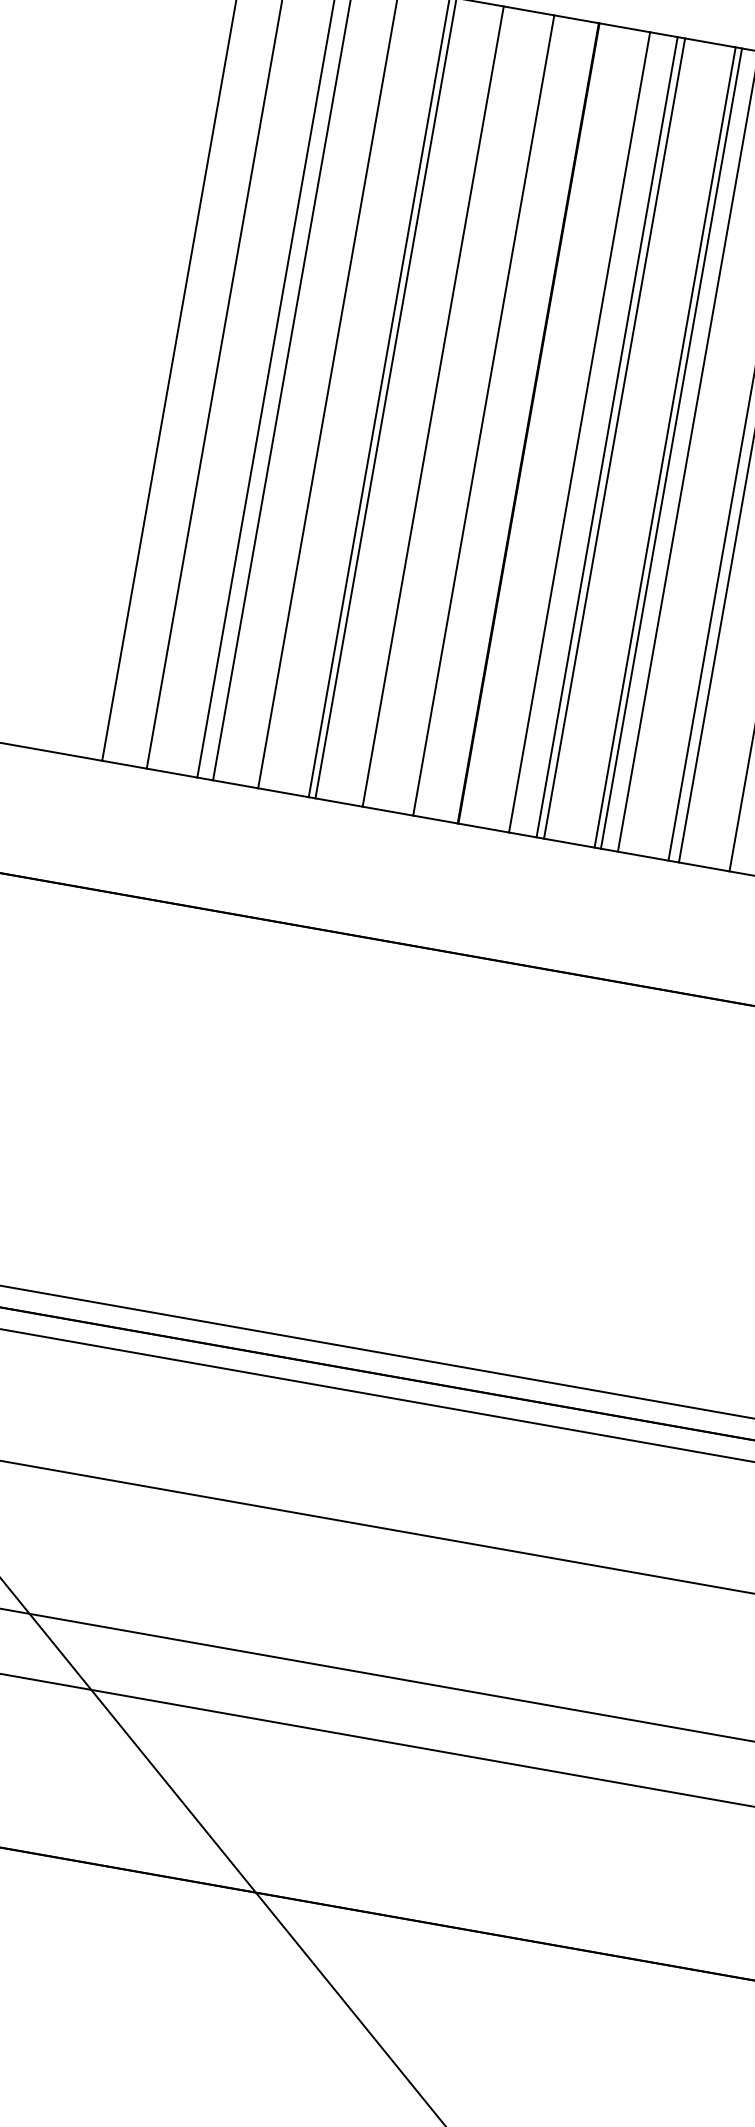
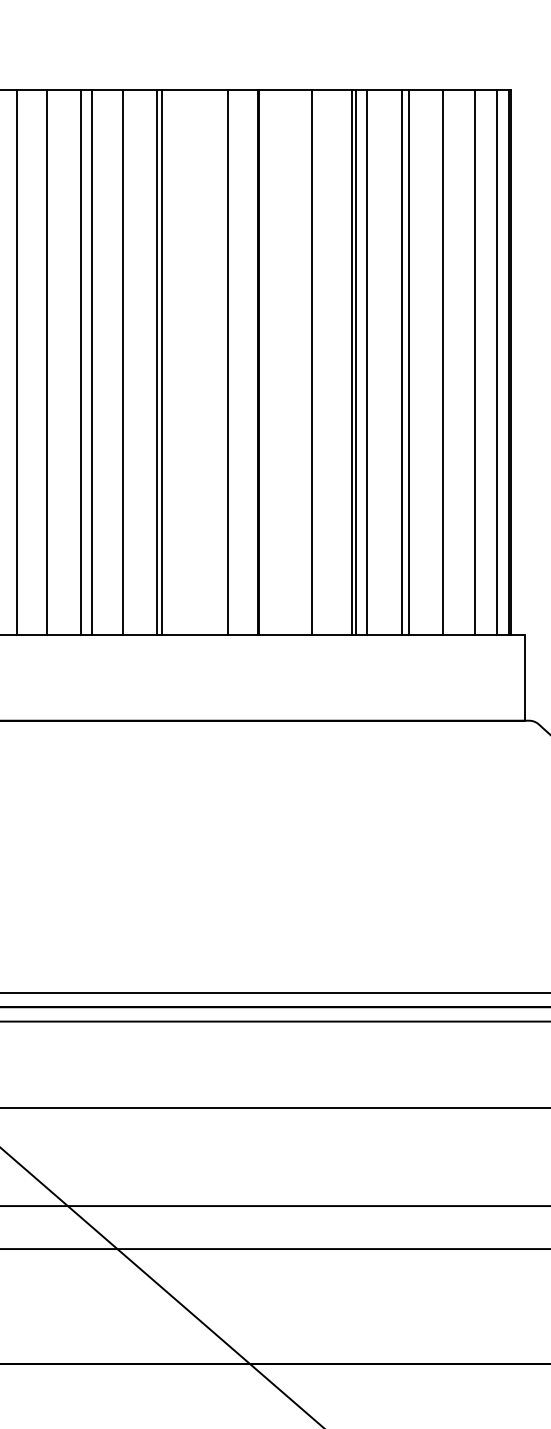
line: (432, 406) -> (193, 362), removed
line: (579, 432) -> (293, 362), removed
line: (615, 438) -> (317, 362), removed

